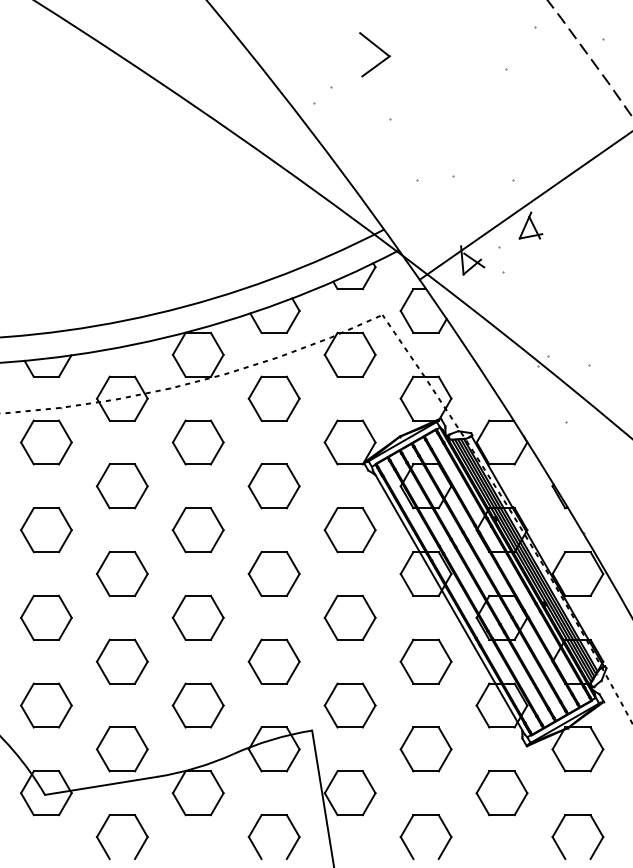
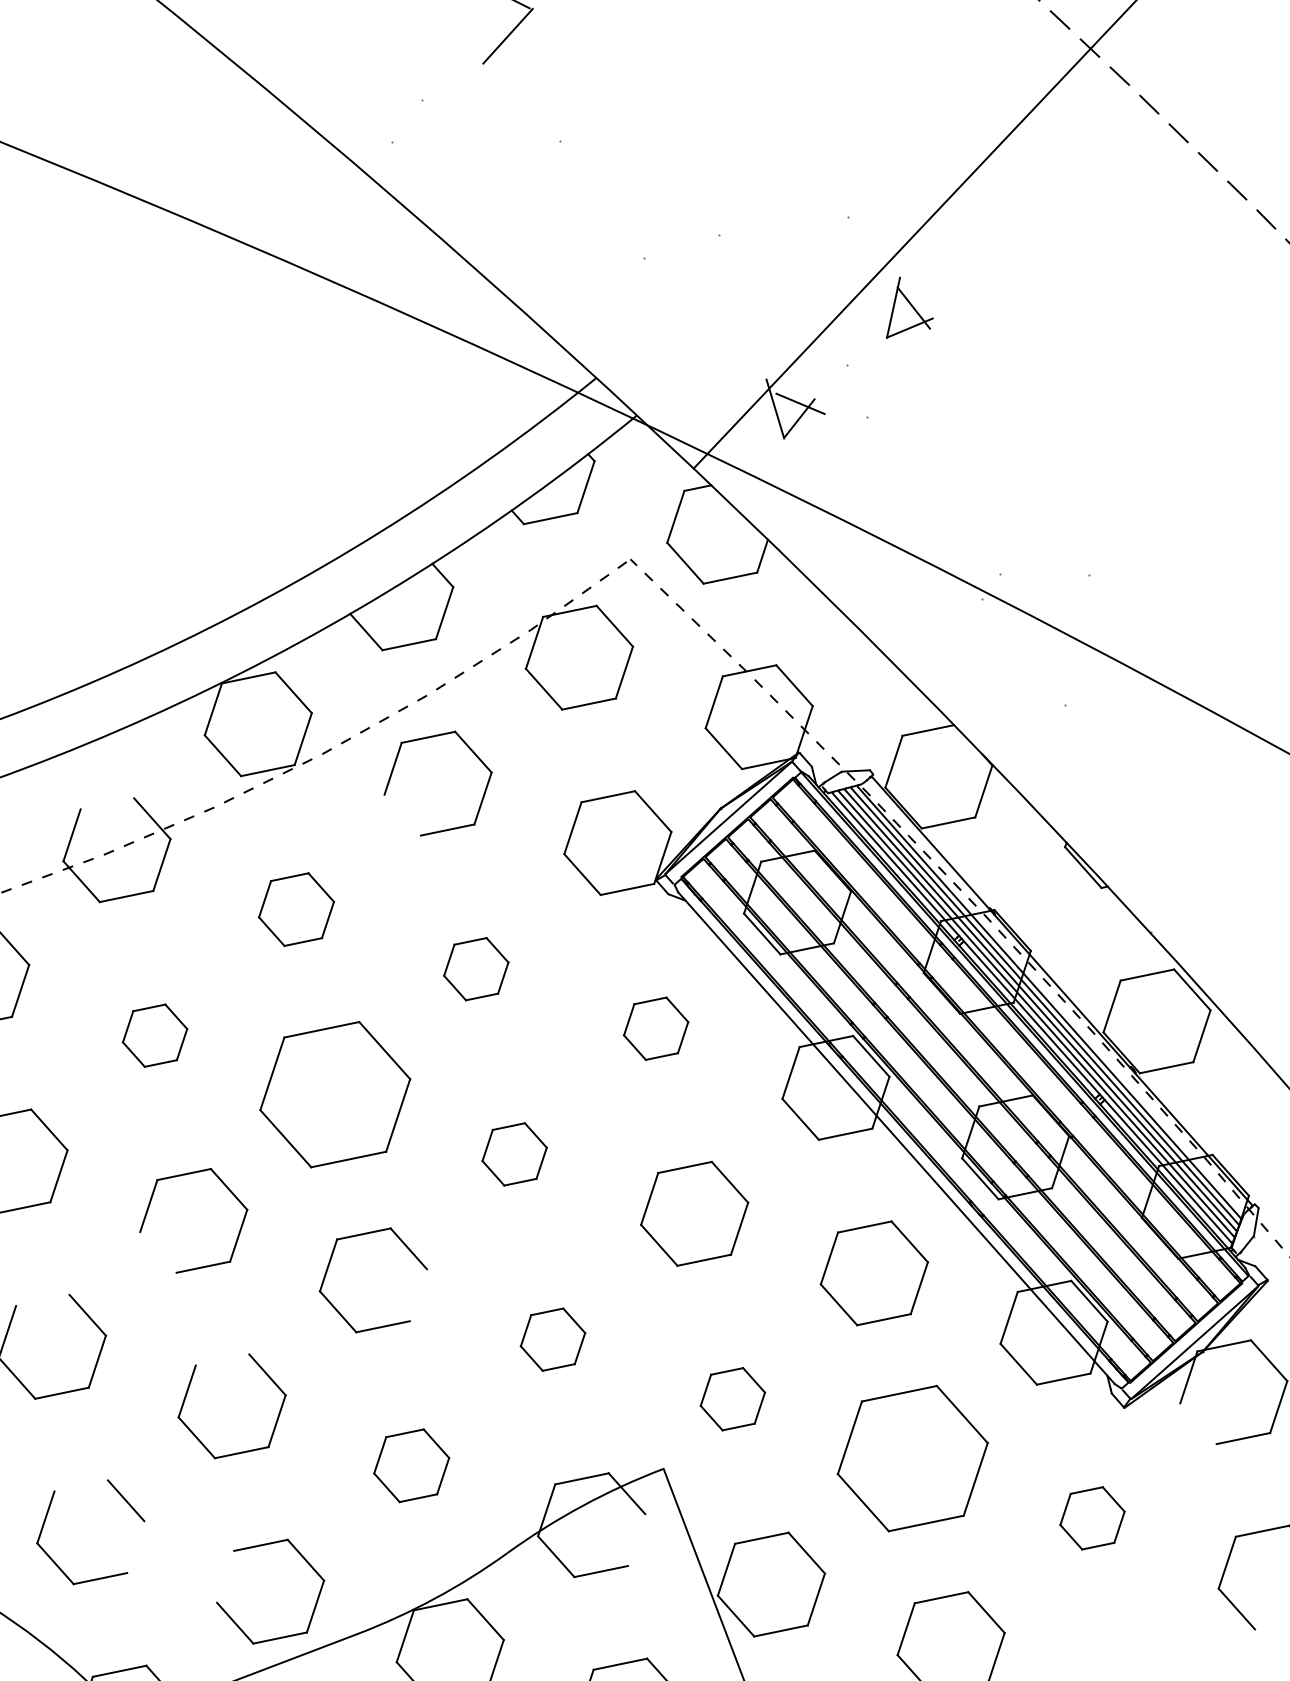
line: (122, 376) -> (107, 803), removed
line: (254, 409) -> (401, 815), removed
part: (197, 442) -> (295, 909), size x0.7
part: (121, 486) -> (153, 1036), size x0.6
part: (273, 486) -> (475, 969), size x0.6
part: (197, 530) -> (333, 1095), size x1.4
part: (349, 530) -> (654, 1029), size x0.6
part: (273, 573) -> (513, 1153), size x0.6
line: (103, 584) -> (158, 1251), removed
line: (46, 595) -> (42, 1299), removed
line: (216, 628) -> (416, 1294), removed
line: (122, 639) -> (222, 1359), removed
part: (273, 661) -> (551, 1339), size x0.6
line: (46, 683) -> (81, 1485), removed
part: (197, 705) -> (410, 1465), size x0.7
part: (349, 705) -> (731, 1399), size x0.6
line: (65, 716) -> (135, 1547), removed
line: (103, 738) -> (225, 1576), removed
part: (425, 749) -> (911, 1459), size x1.4
line: (292, 760) -> (635, 1540), removed
line: (558, 760) -> (1197, 1424), removed
part: (501, 793) -> (1091, 1518), size x0.6

